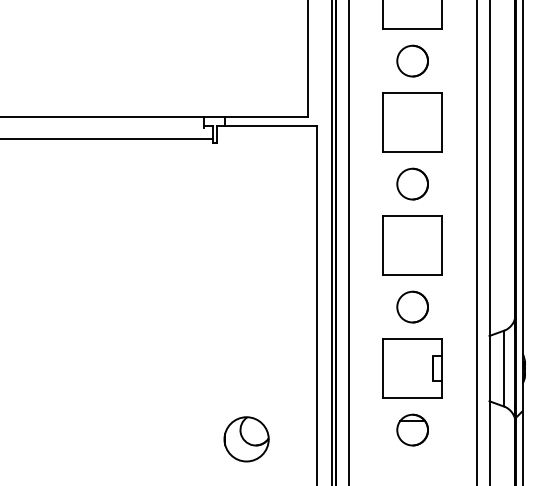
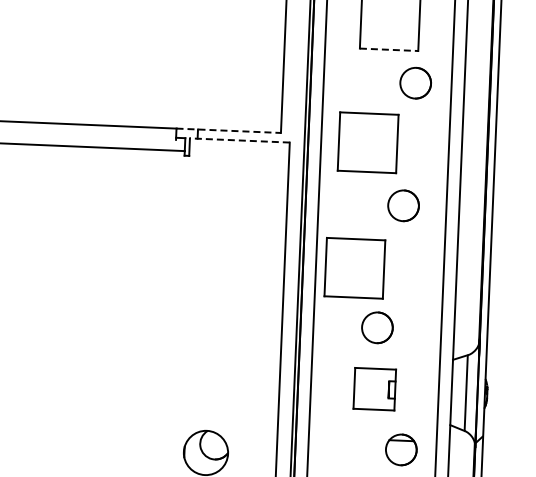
line: (413, 28) -> (389, 49), solid -> dashed
part: (412, 60) -> (415, 82), moved
line: (256, 116) -> (229, 130), solid -> dashed
part: (412, 122) -> (368, 142), moved
line: (267, 125) -> (239, 140), solid -> dashed
part: (412, 183) -> (403, 205), moved
part: (412, 245) -> (354, 268), moved
part: (412, 368) -> (374, 389), size x0.7
part: (412, 429) -> (401, 449), moved

